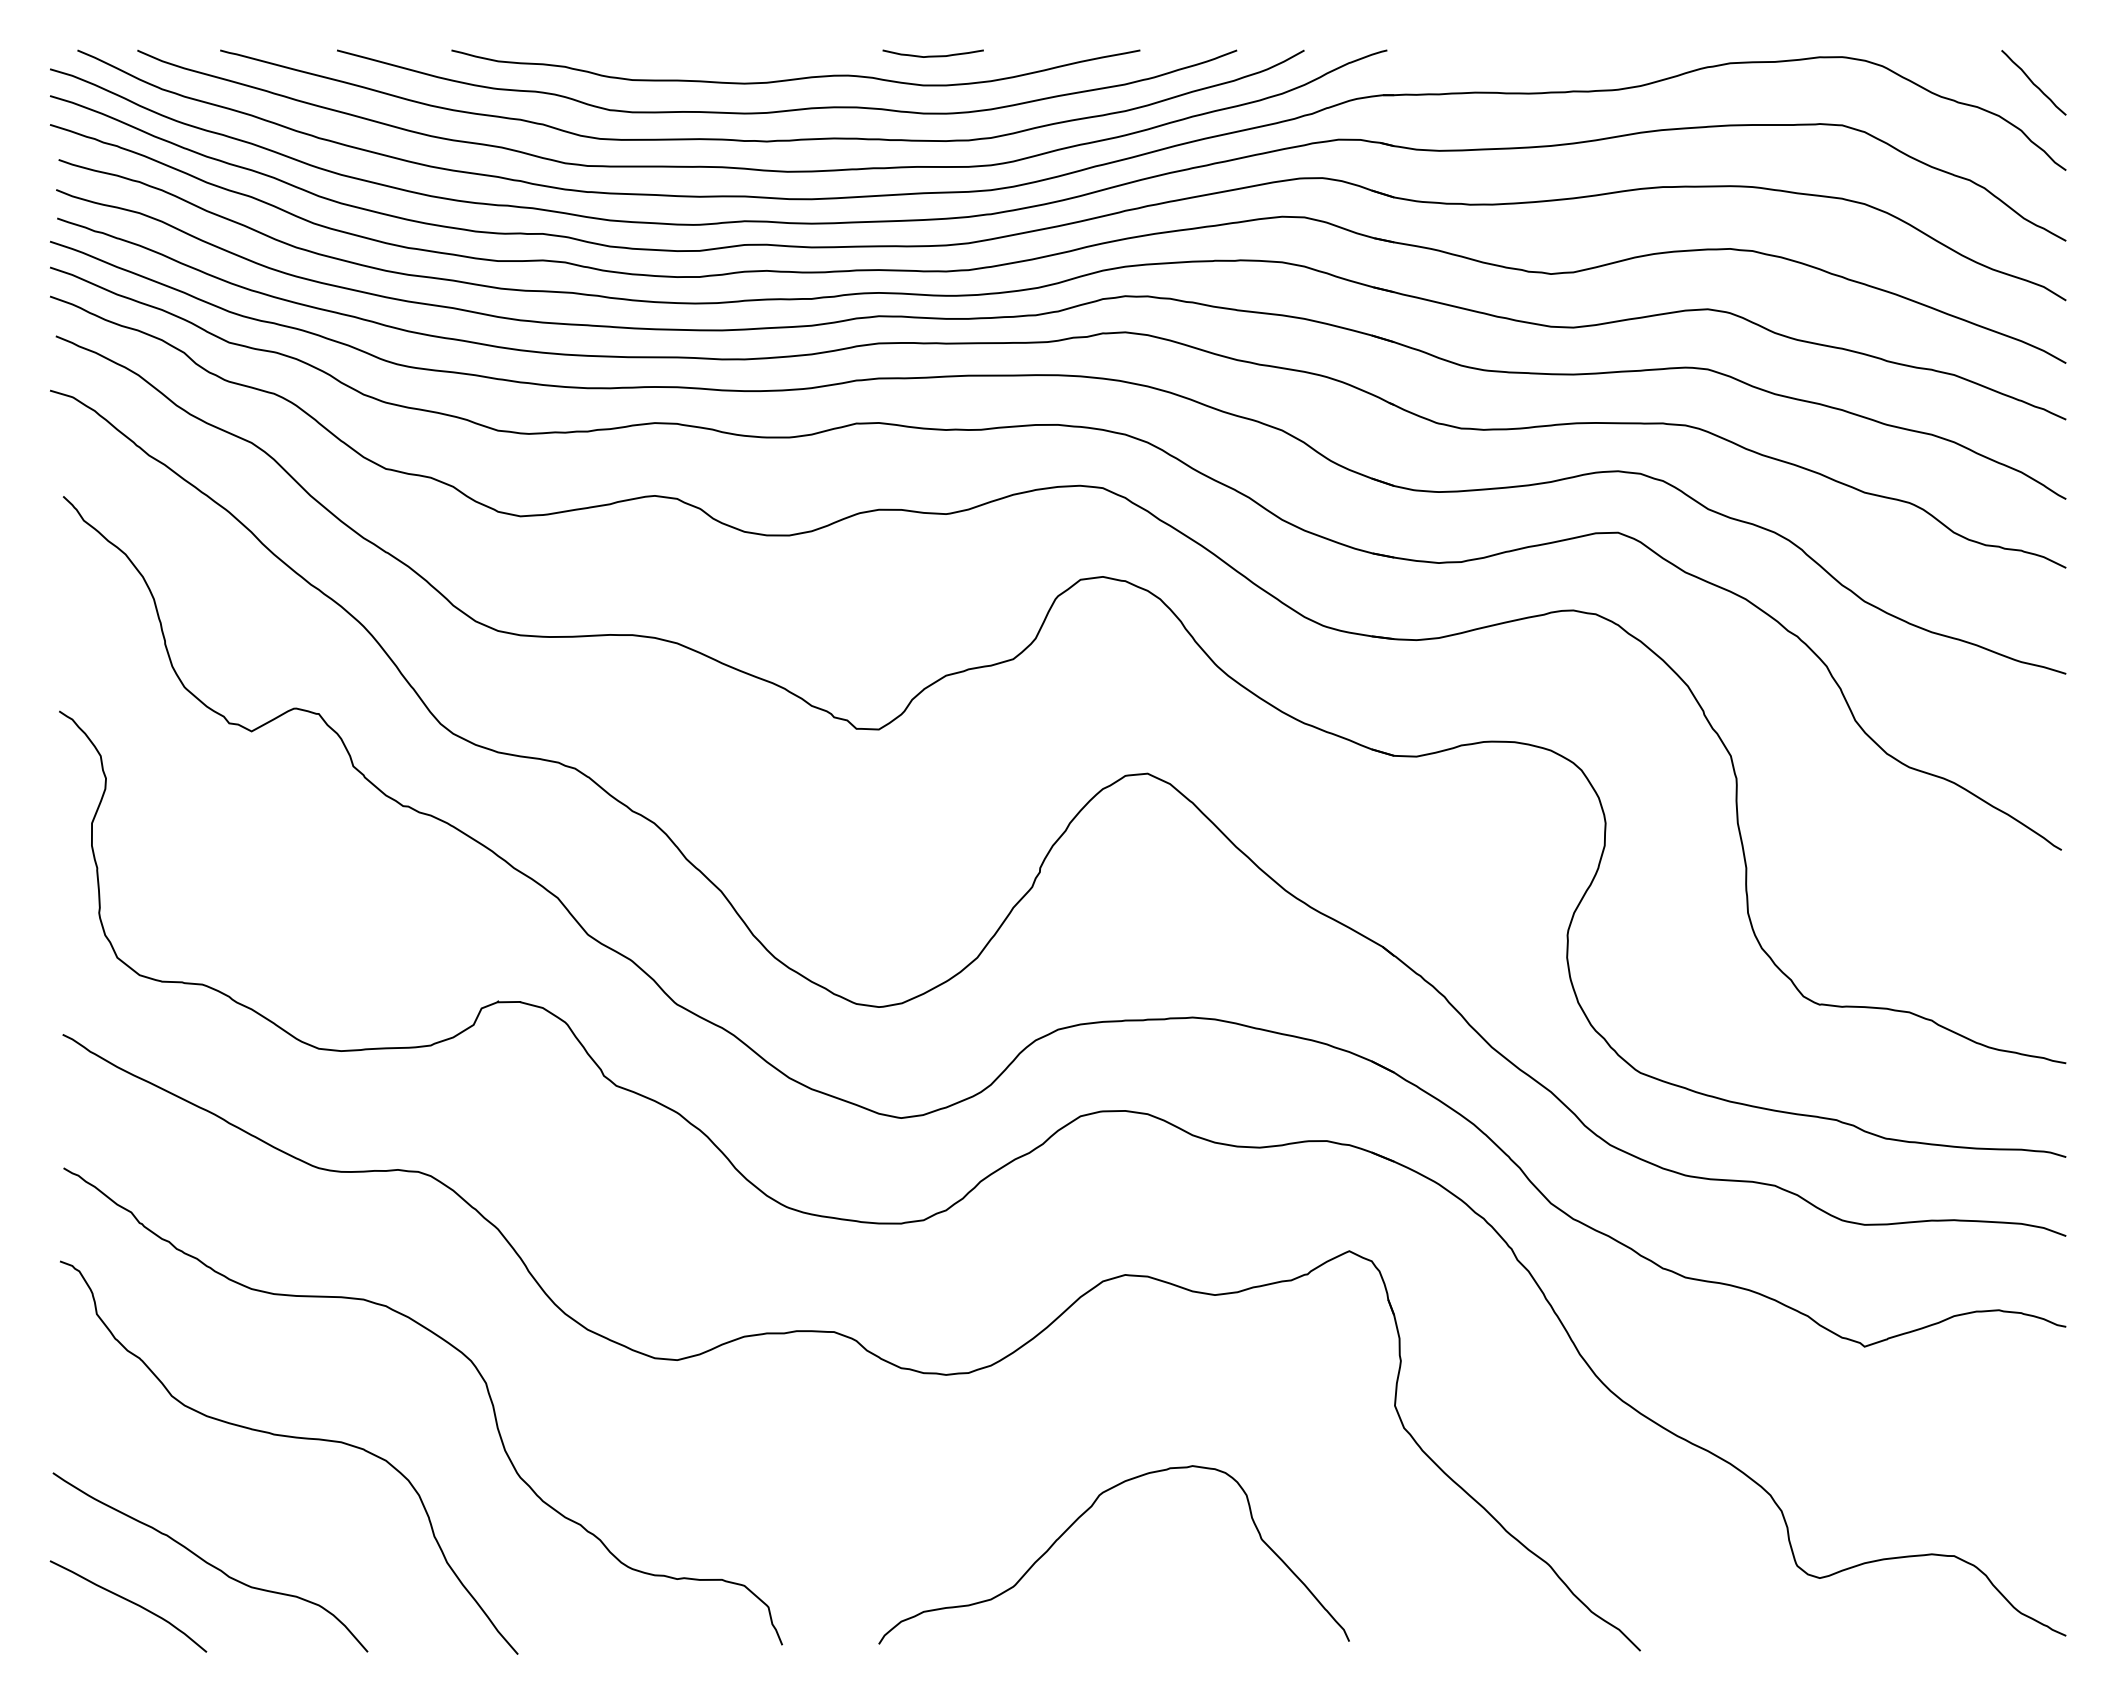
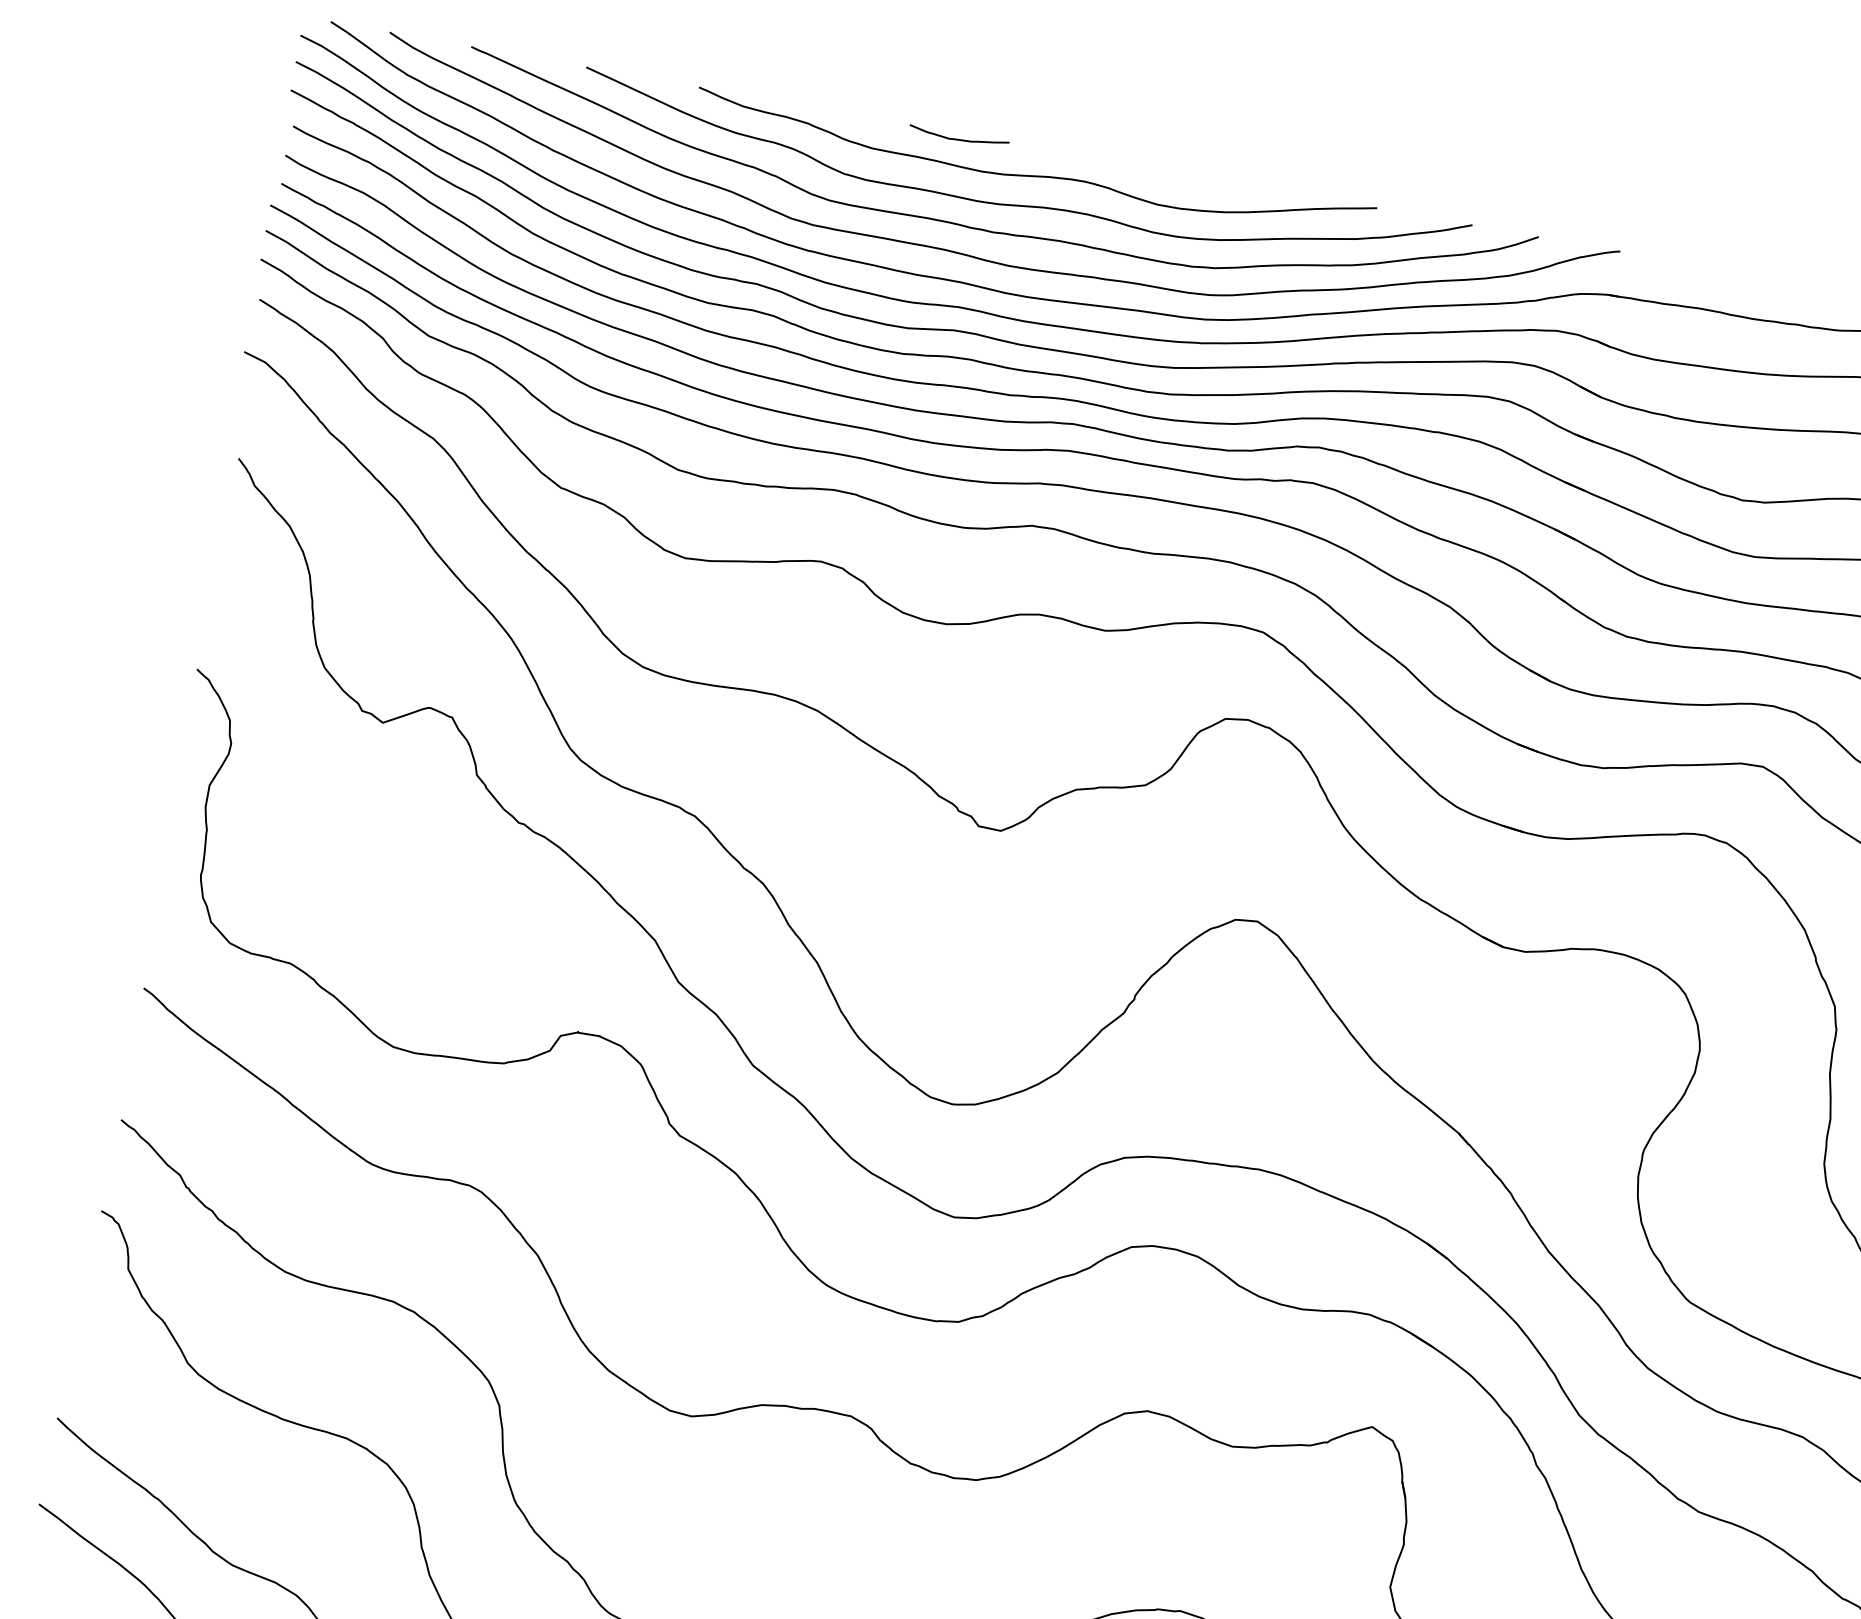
curve: (932, 55) -> (958, 138), moved

